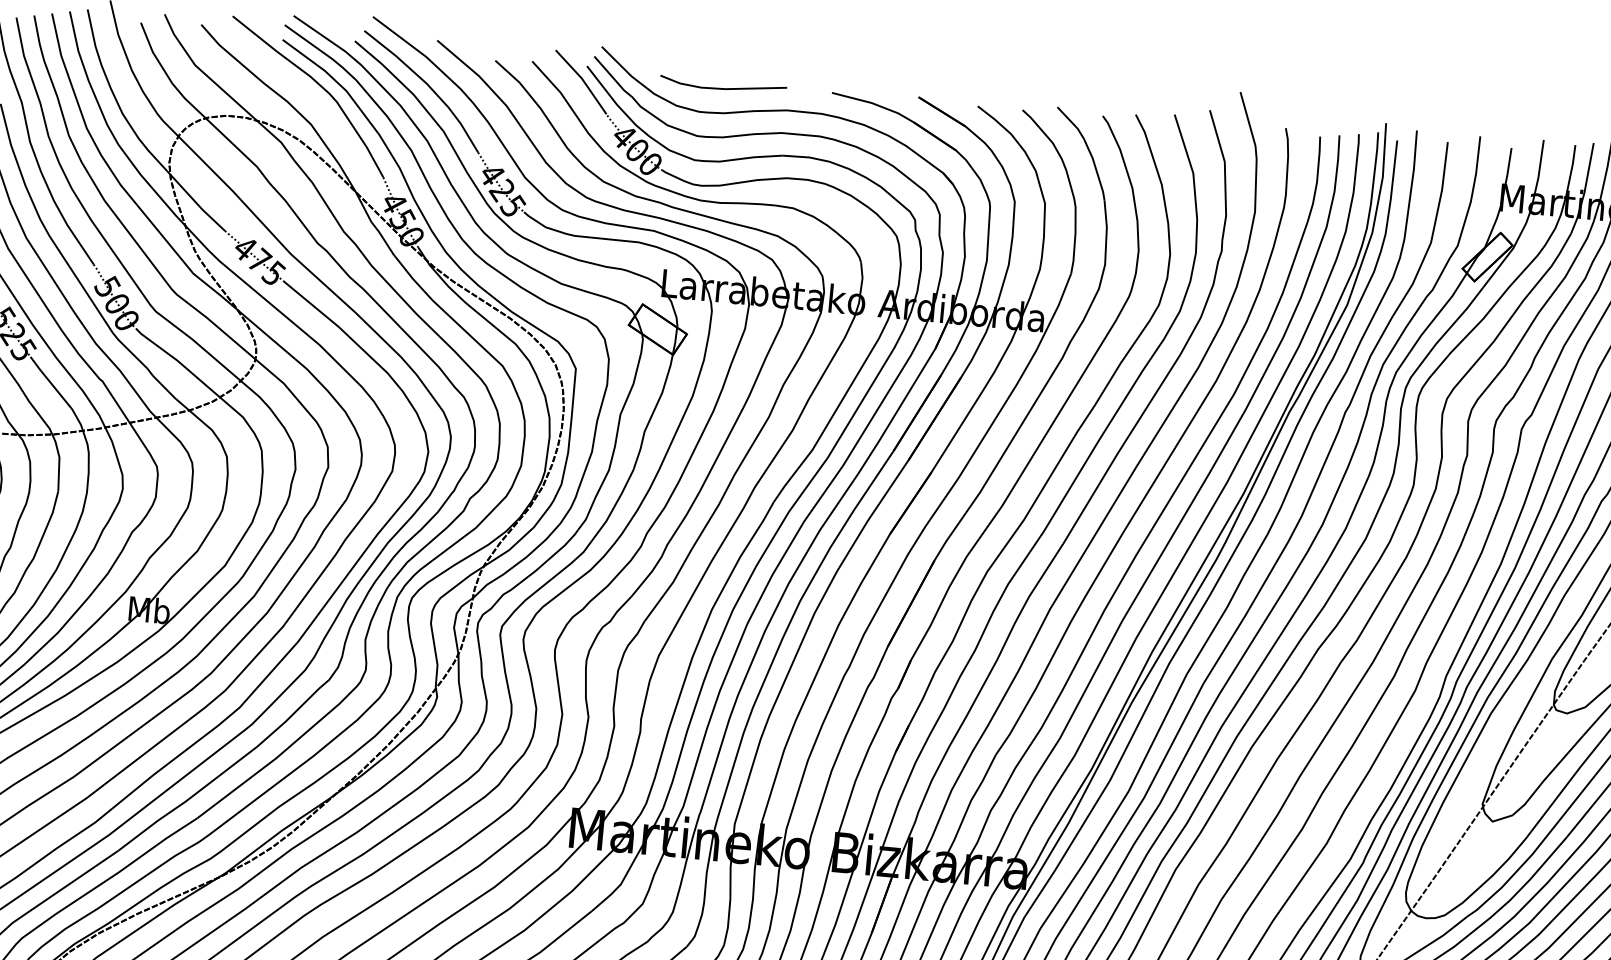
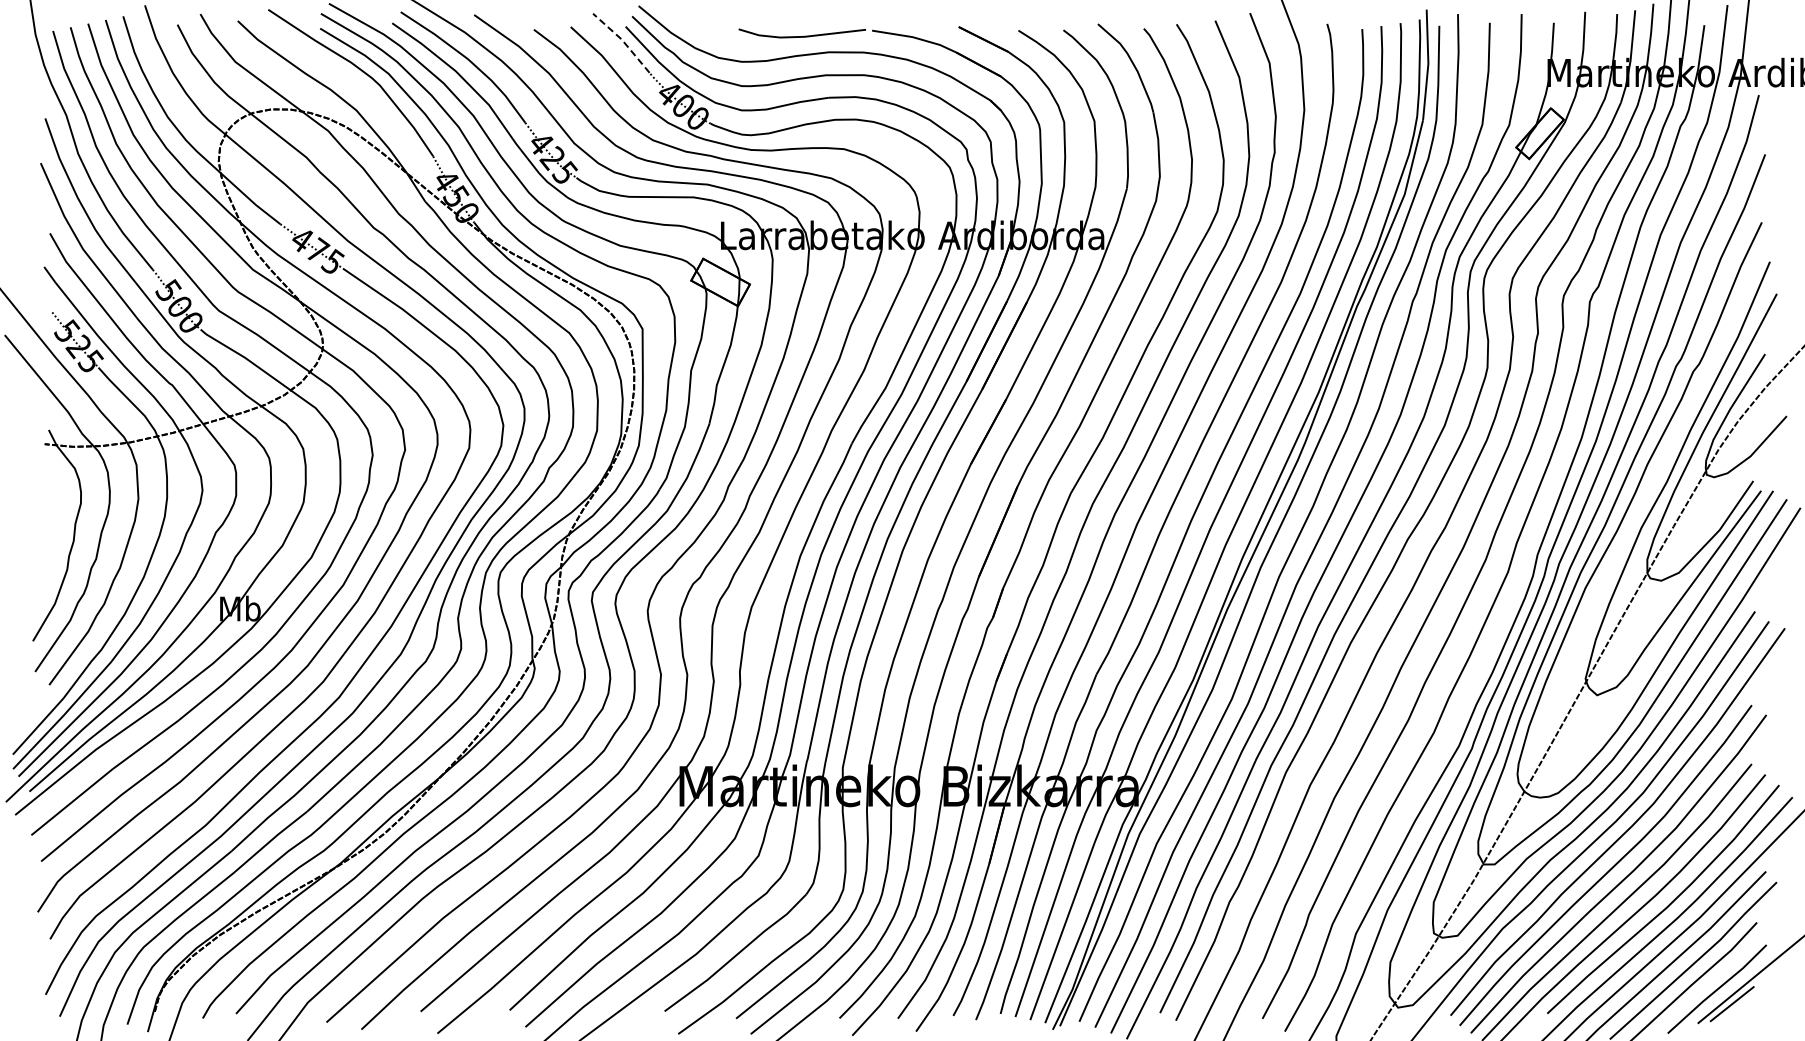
line: (582, 79) -> (622, 40), solid -> dashed
line: (722, 88) -> (801, 36), moved

